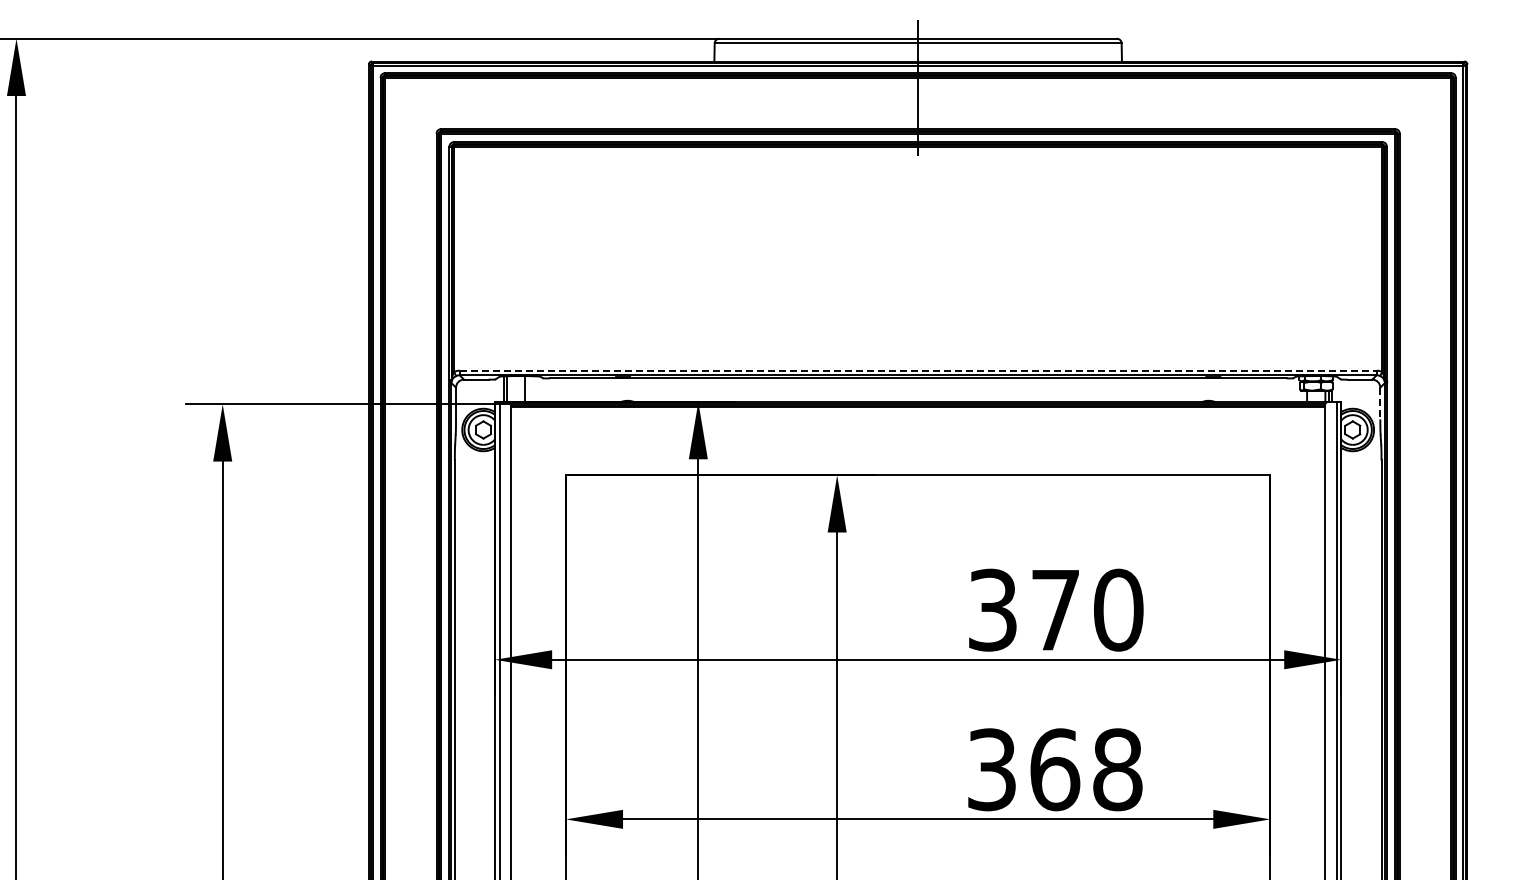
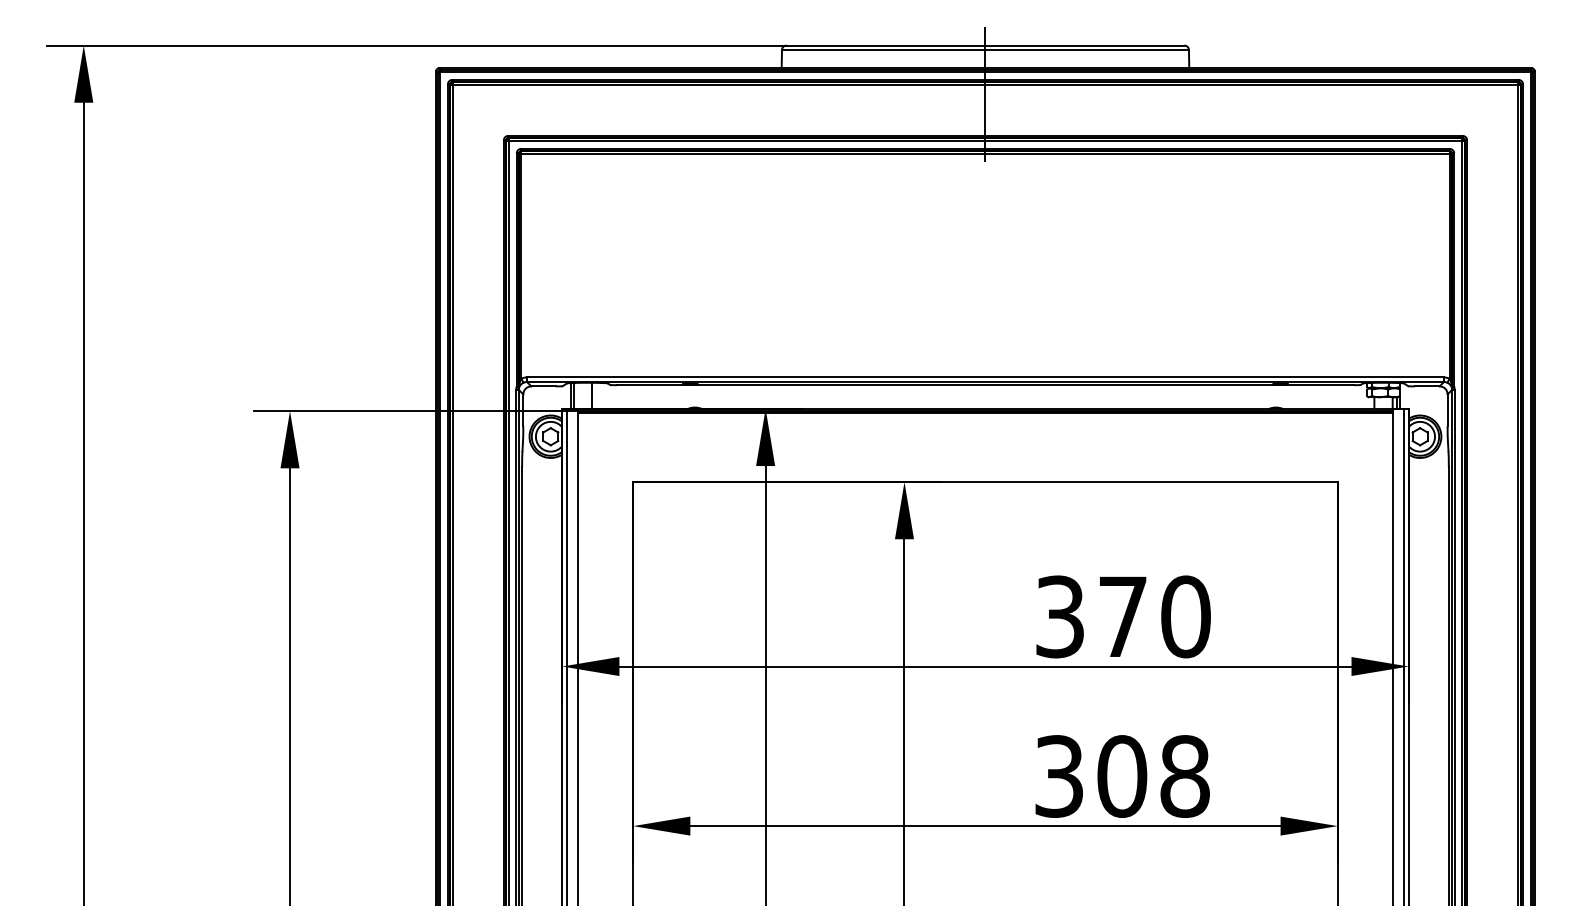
line: (918, 370) -> (985, 377), dashed -> solid
line: (1380, 403) -> (1447, 410), dashed -> solid
text: (1055, 769) -> (1122, 776), 368 -> 308

